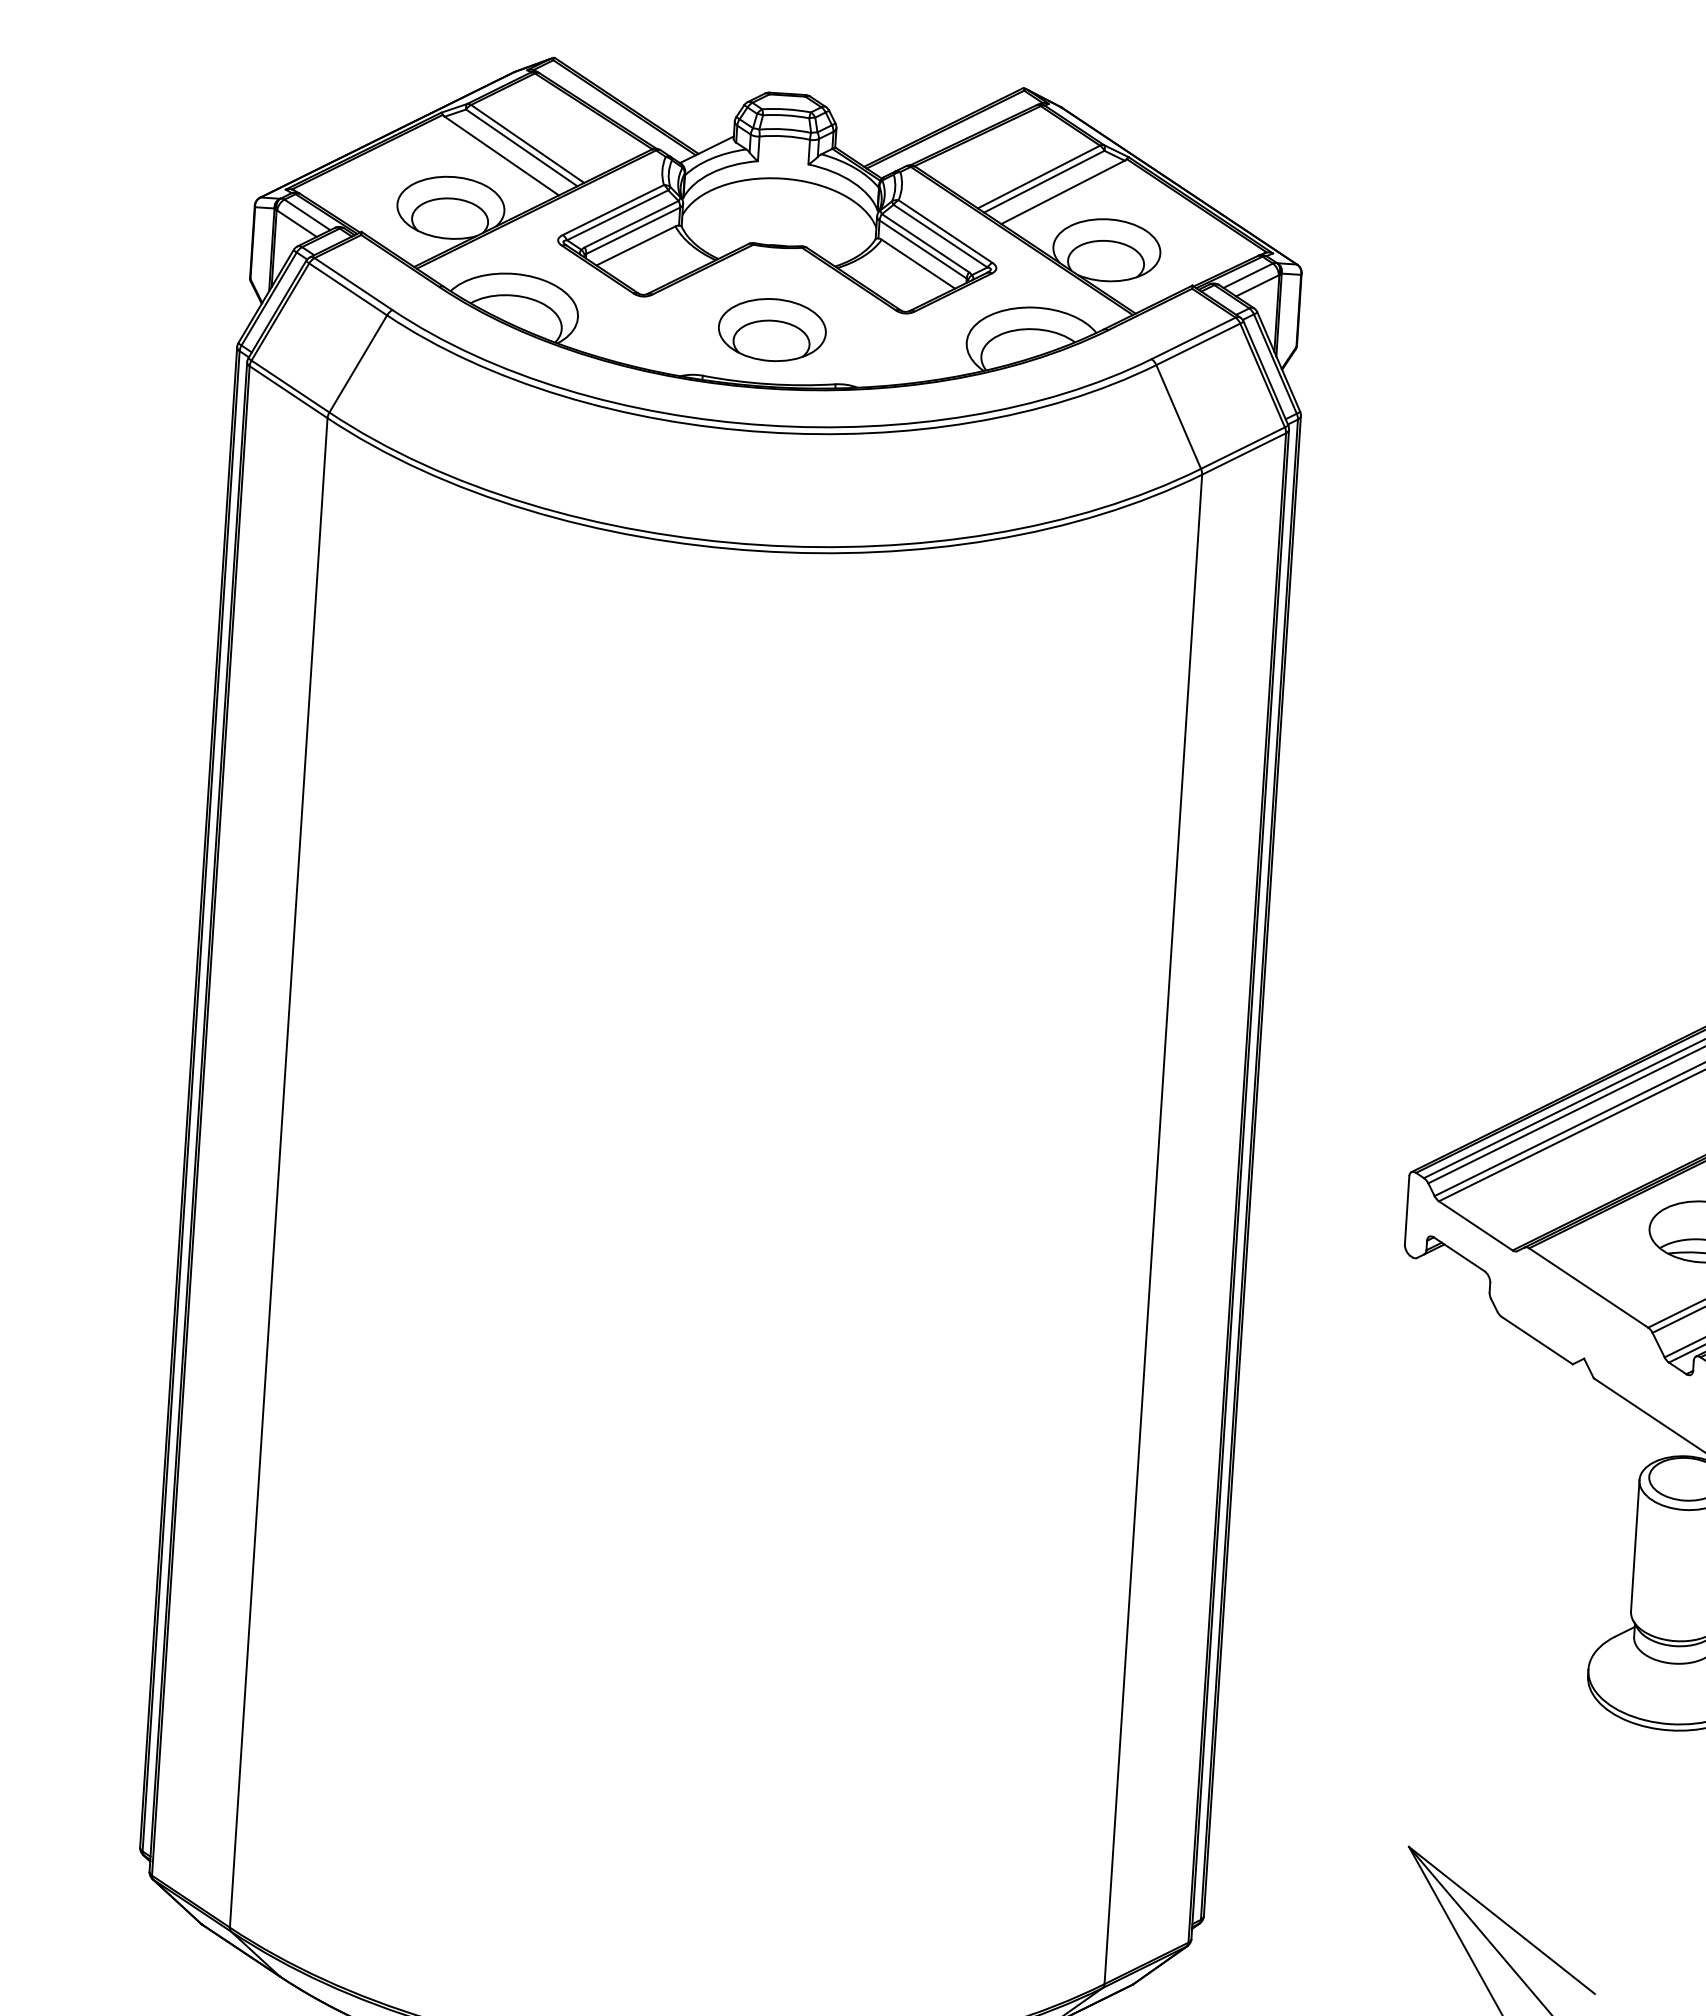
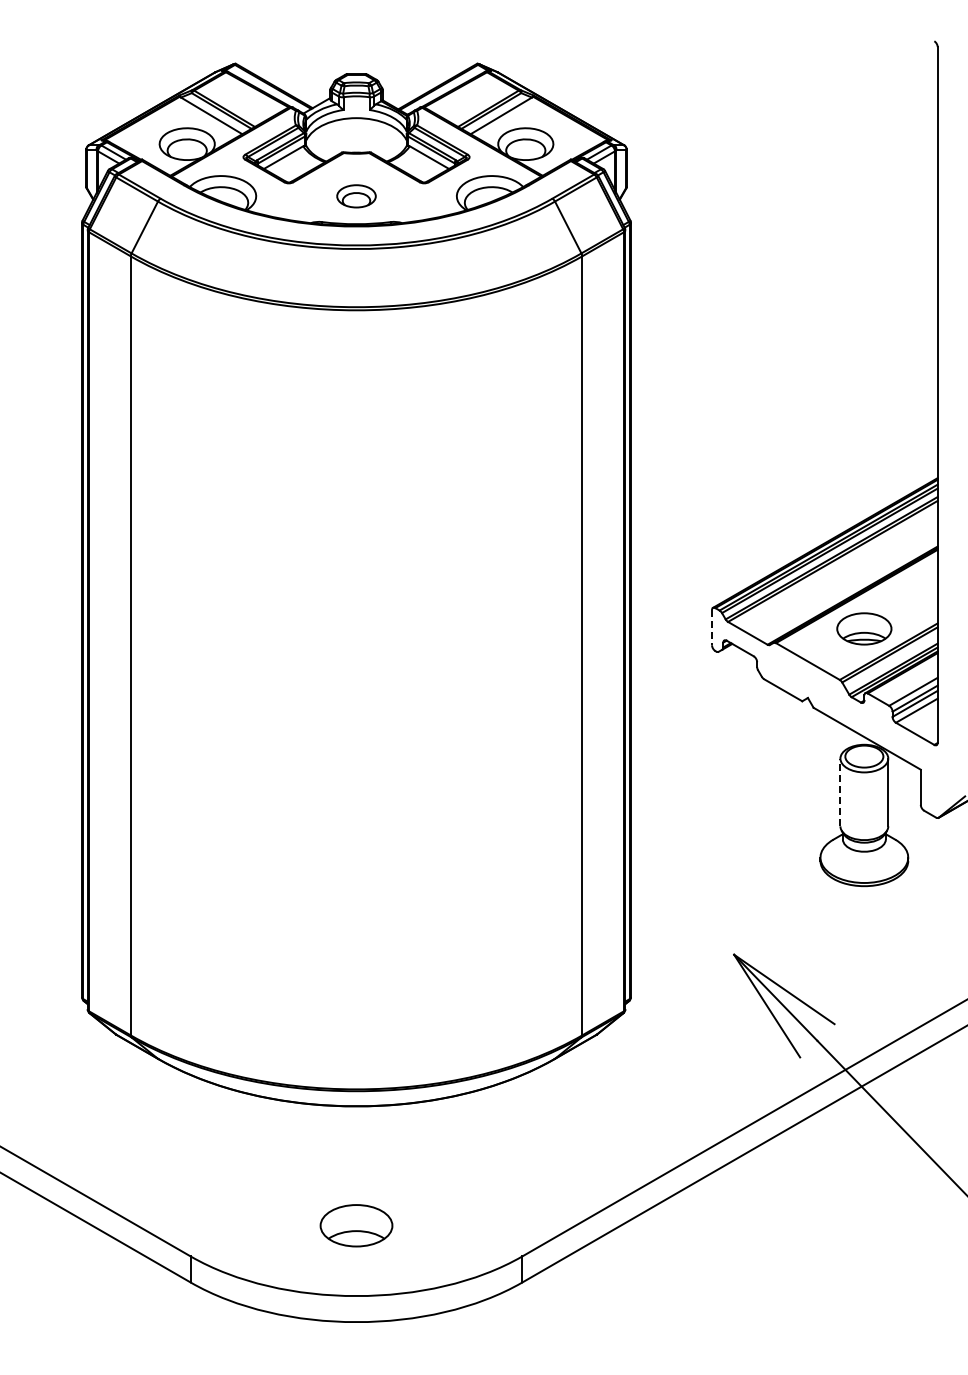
part: (772, 330) -> (356, 196), size x0.7
line: (1408, 1210) -> (712, 627), solid -> dashed
line: (1635, 1545) -> (840, 792), solid -> dashed

